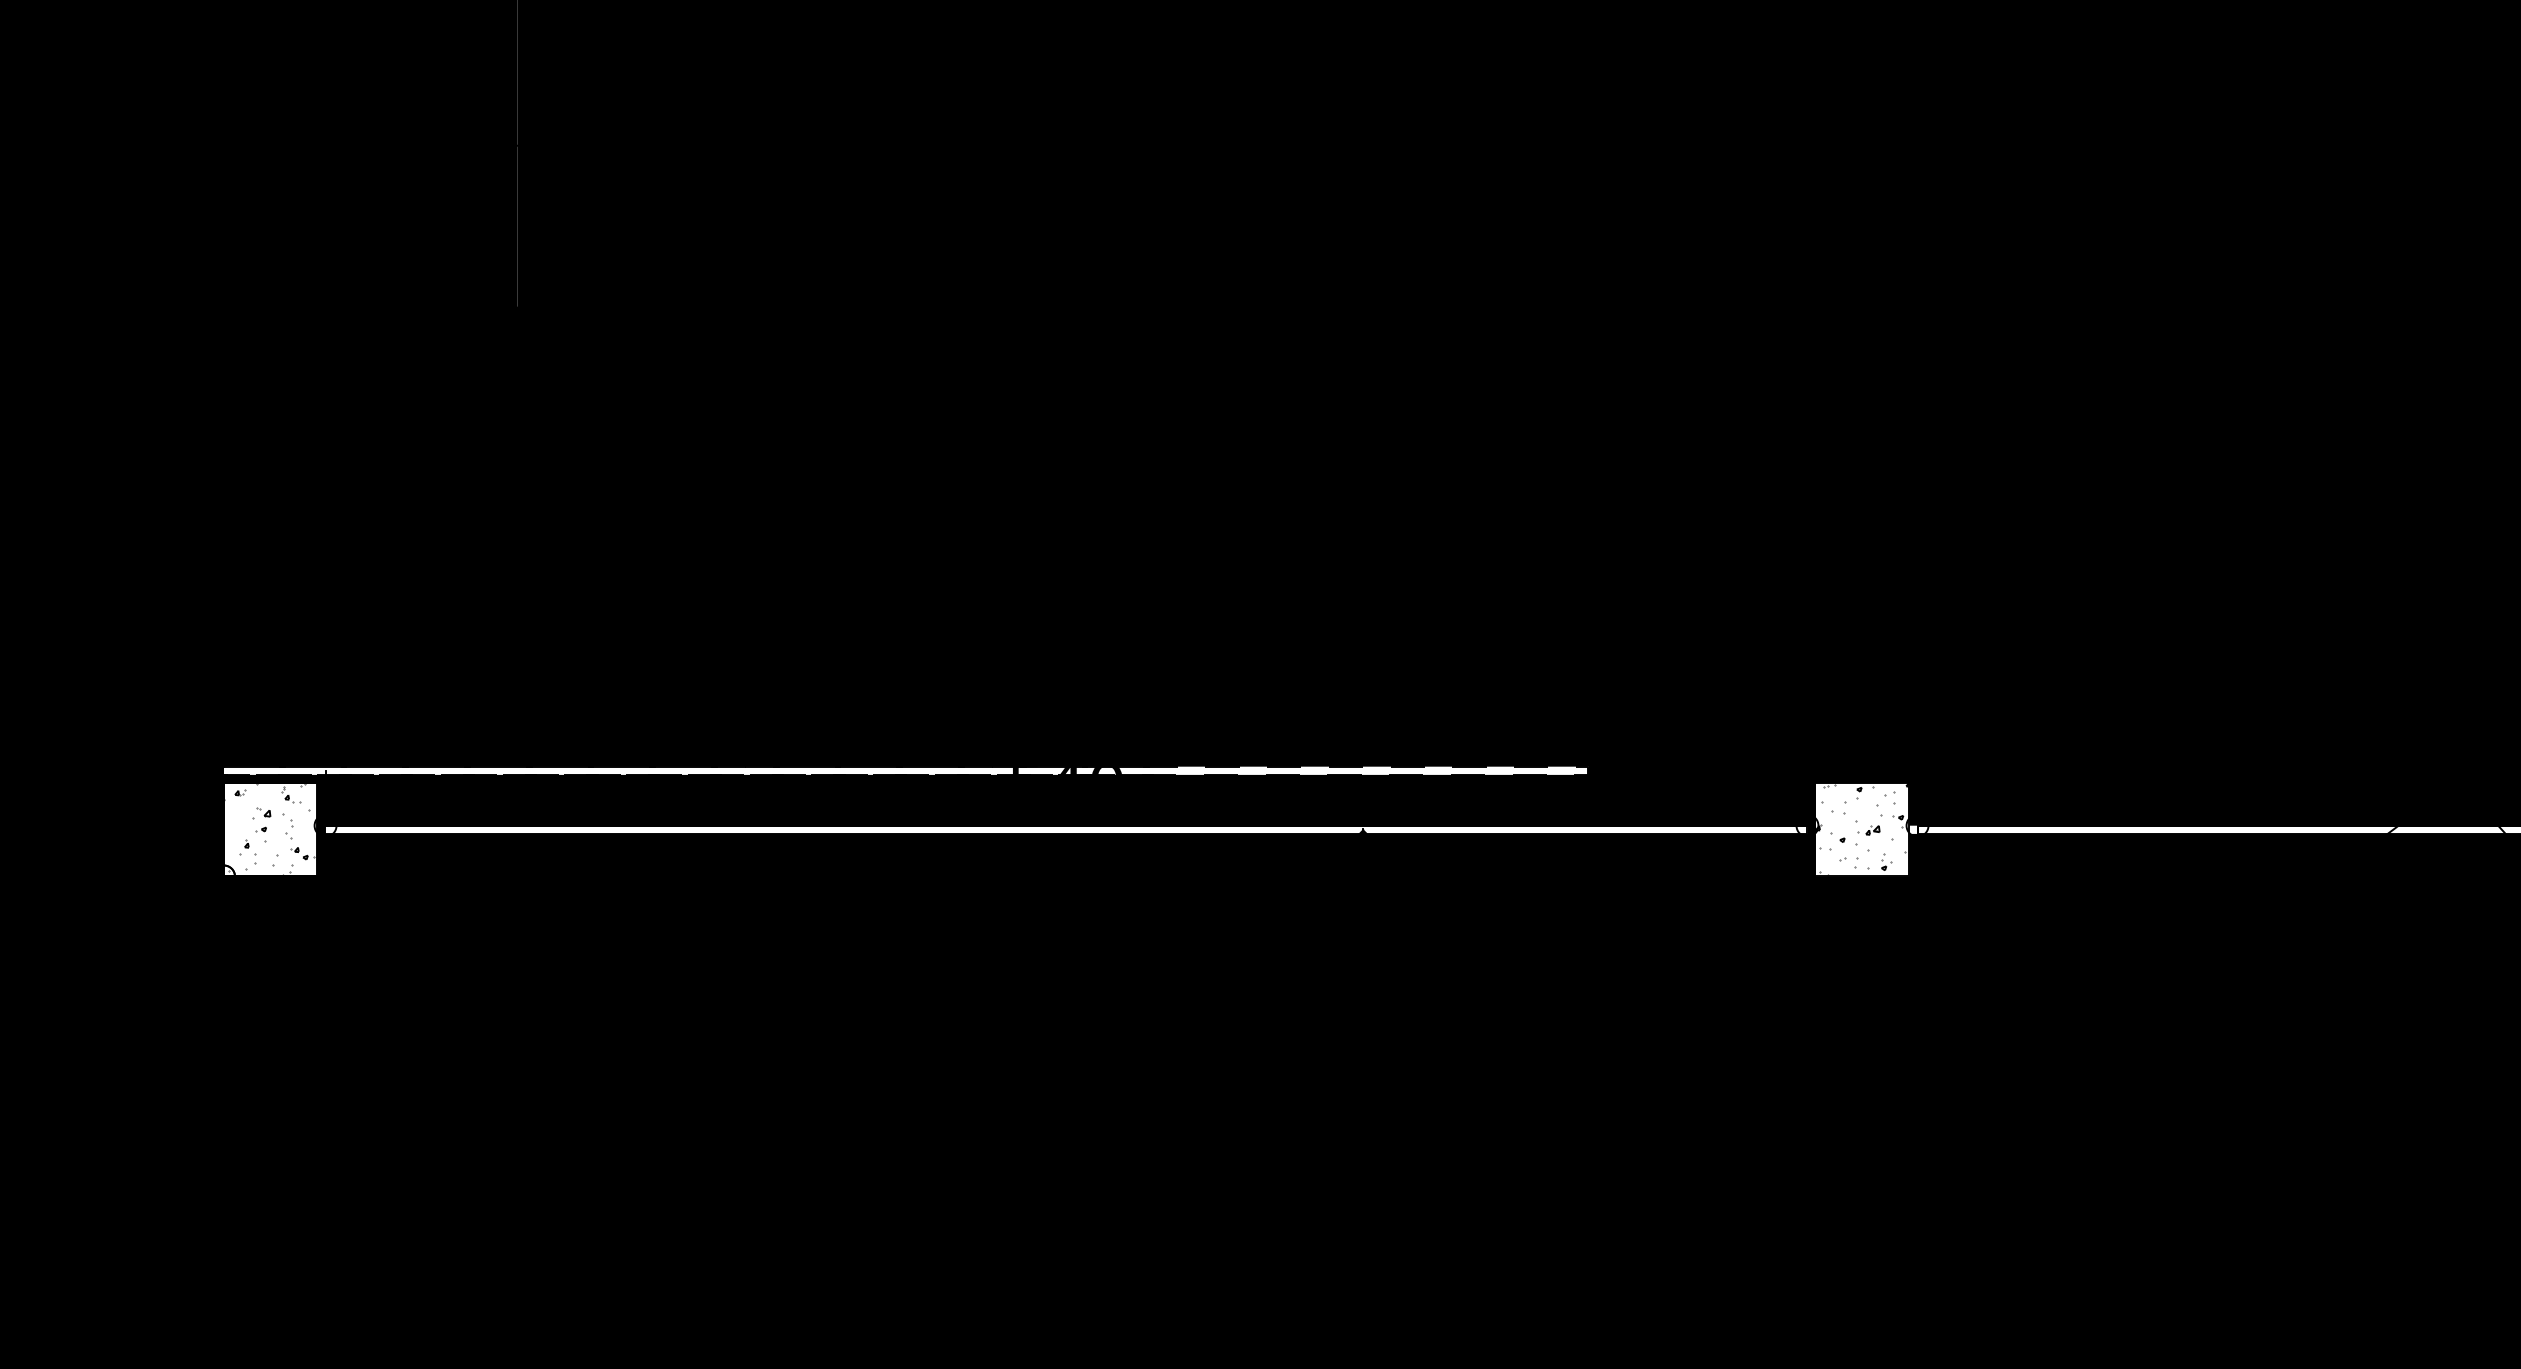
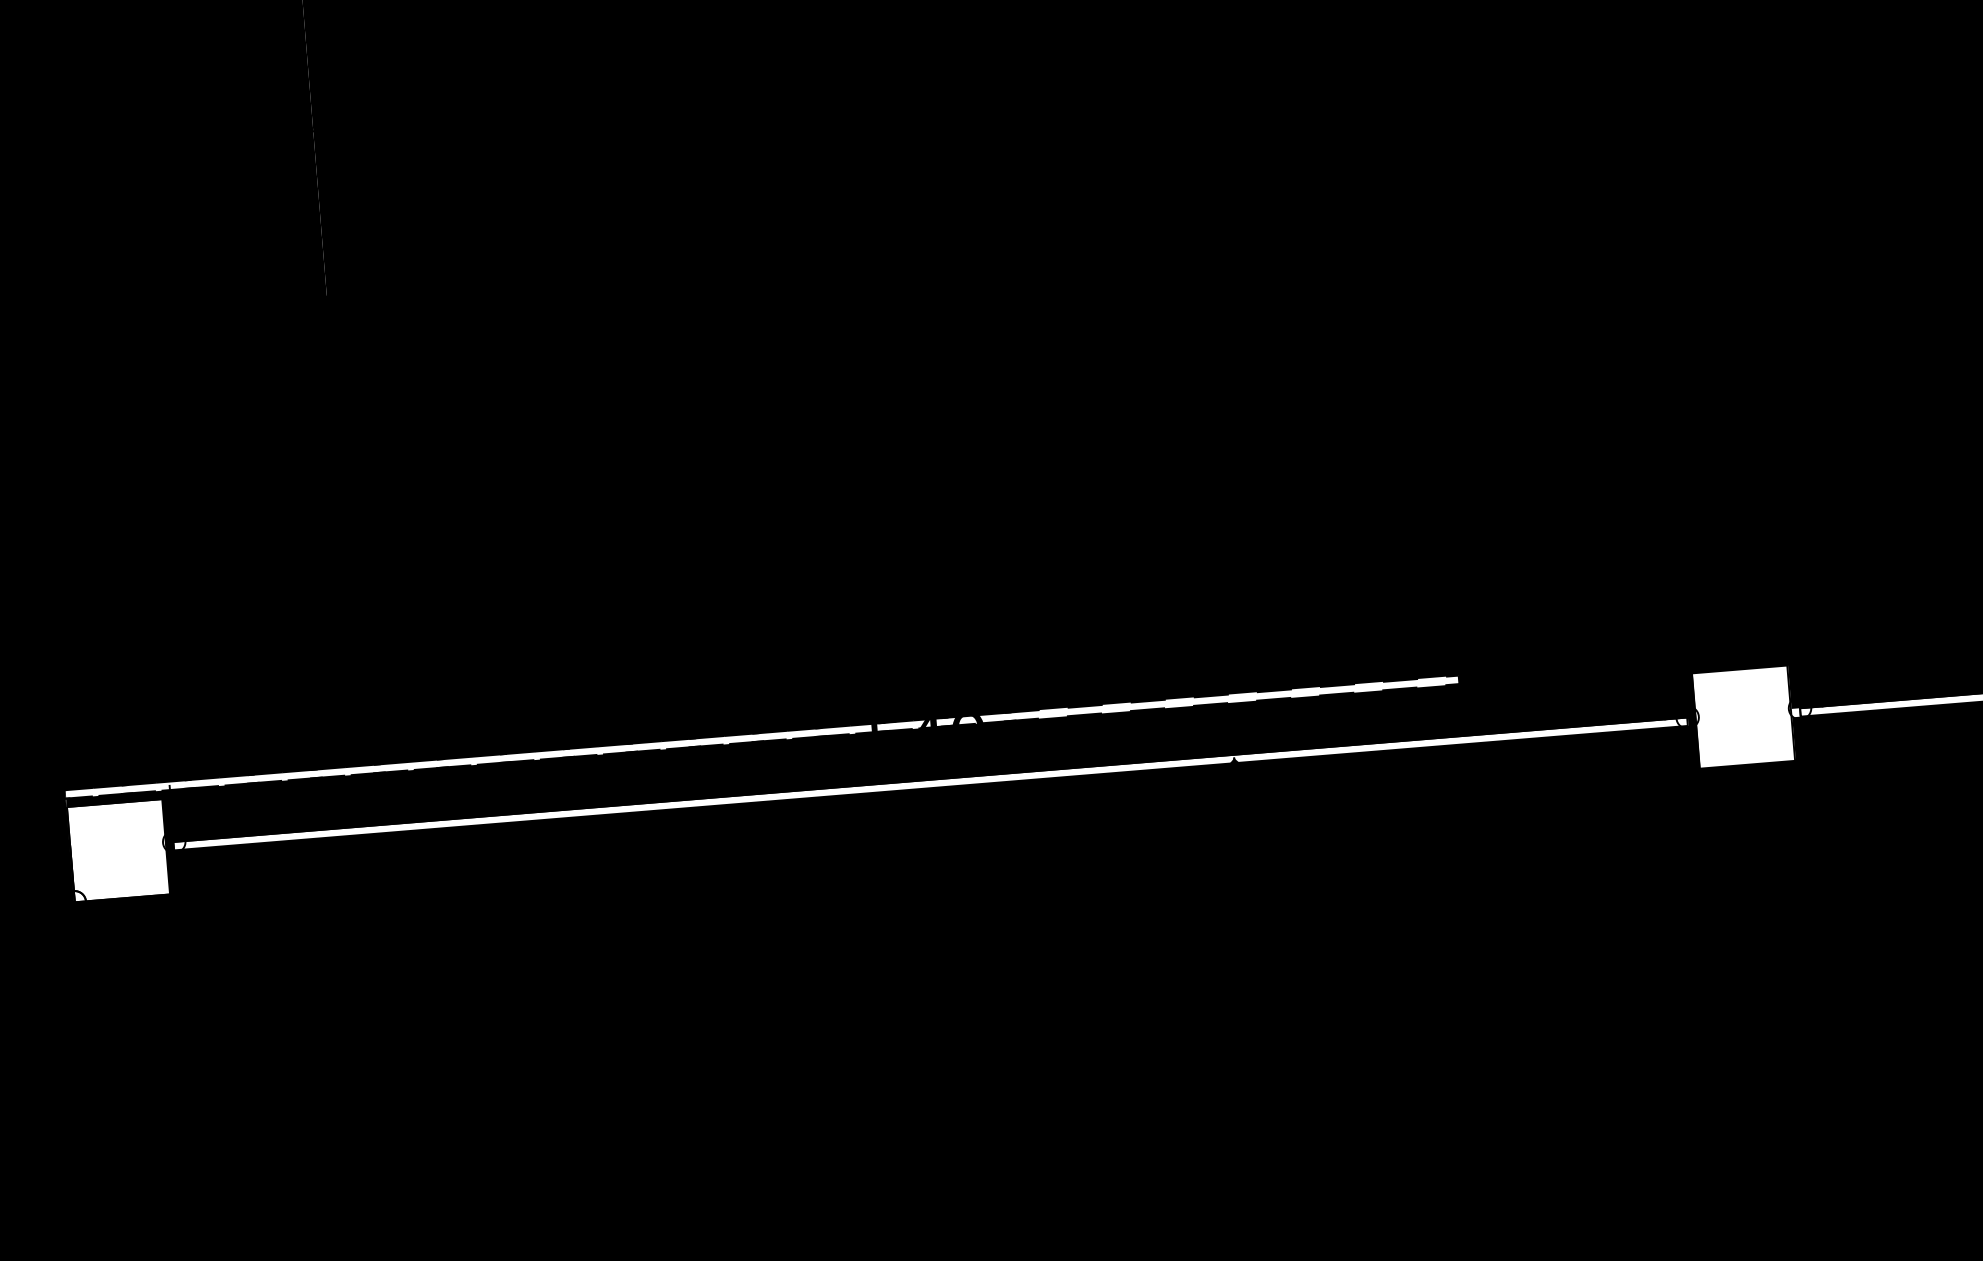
hatch: (1861, 828) -> (1743, 715), removed
hatch: (269, 829) -> (117, 850), removed

